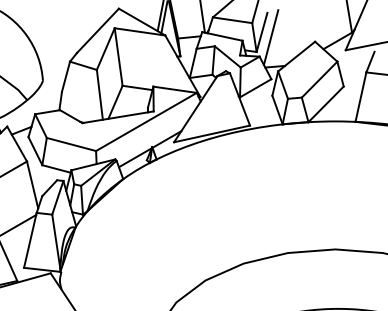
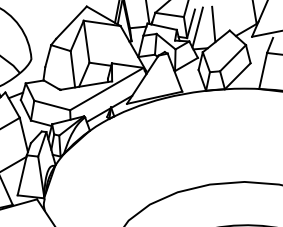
line: (292, 33) -> (213, 24), added

